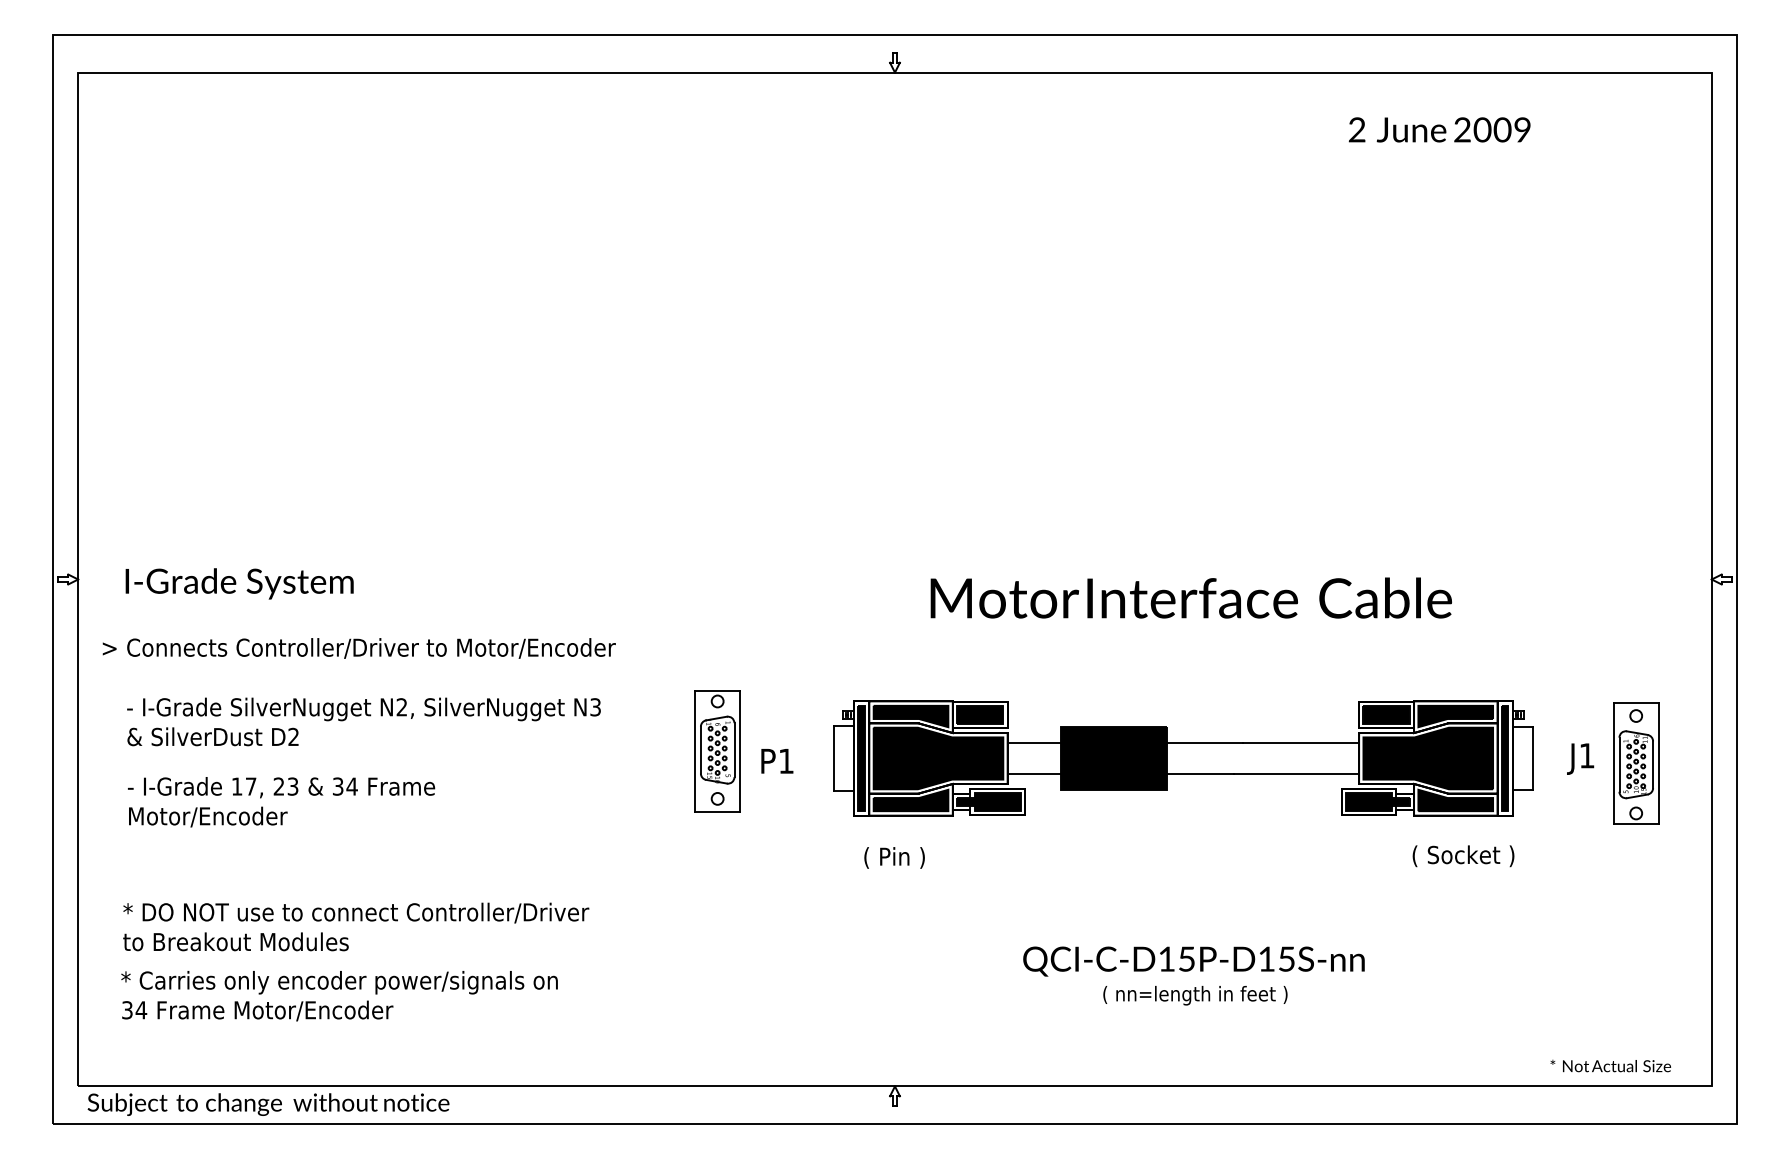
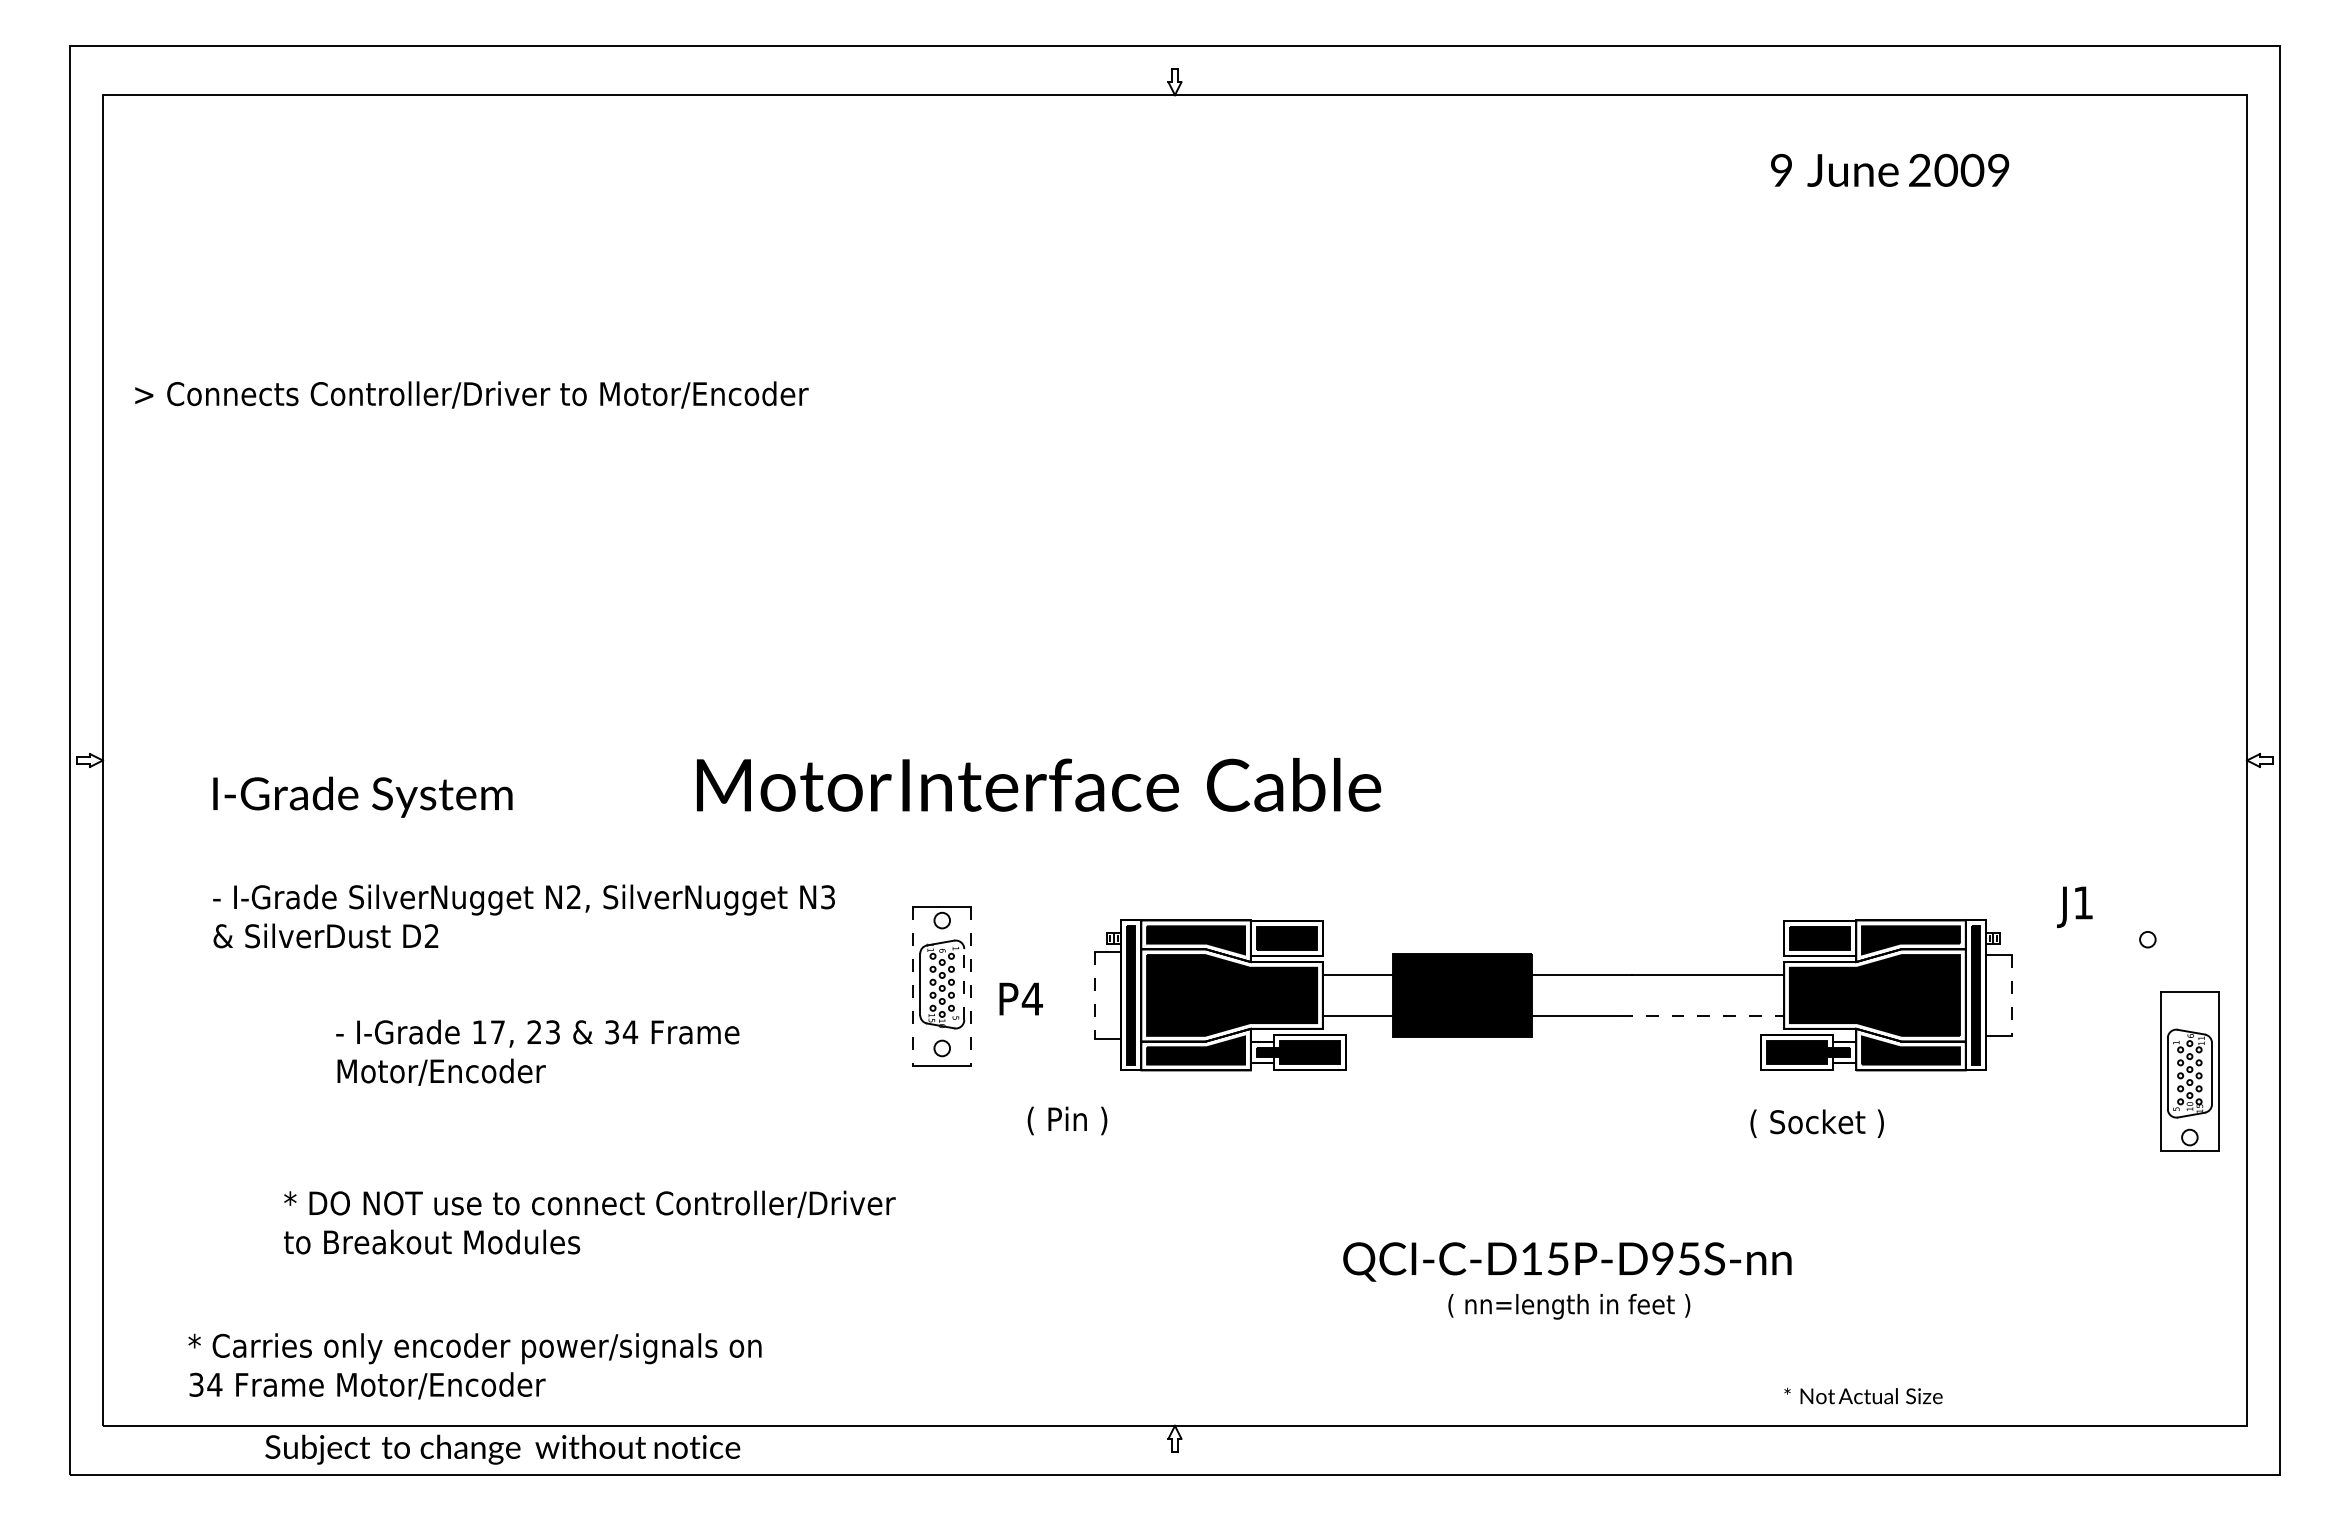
text: (1357, 129) -> (1781, 170), 2 -> 9
text: (239, 583) -> (362, 796), moved
text: (1191, 597) -> (1039, 784), moved
text: (359, 648) -> (471, 394), moved
text: (363, 721) -> (523, 916), moved
line: (734, 750) -> (964, 984), solid -> dashed
line: (695, 751) -> (912, 986), solid -> dashed
line: (739, 751) -> (971, 986), solid -> dashed
line: (834, 758) -> (1095, 995), solid -> dashed
line: (1532, 758) -> (2011, 995), solid -> dashed
text: (1580, 758) -> (2074, 906), moved
text: (786, 760) -> (1032, 998), P1 -> P4
part: (1635, 763) -> (2189, 1071), moved
line: (1296, 774) -> (1702, 1016), solid -> dashed
text: (281, 801) -> (537, 1052), moved
text: (1462, 856) -> (1816, 1123), moved
text: (894, 857) -> (1067, 1120), moved
text: (355, 926) -> (589, 1222), moved
text: (1266, 958) -> (1662, 1258), QCI-C-D15P-D15S-nn -> QCI-C-D15P-D95S-nn
text: (339, 996) -> (474, 1366), moved
text: (1610, 1065) -> (1863, 1395), moved
text: (268, 1104) -> (502, 1449), moved

